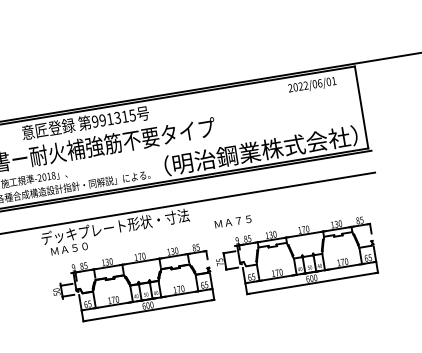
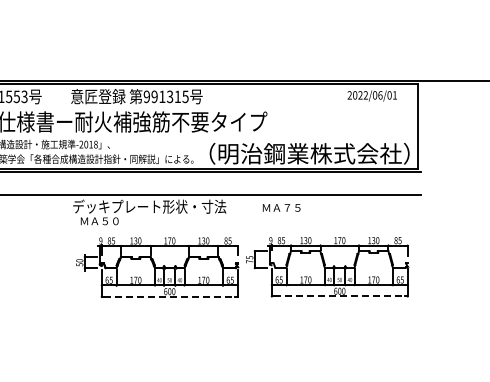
text: (232, 221) -> (281, 207), moved
line: (312, 283) -> (339, 296), solid -> dashed
line: (148, 310) -> (169, 296), solid -> dashed

